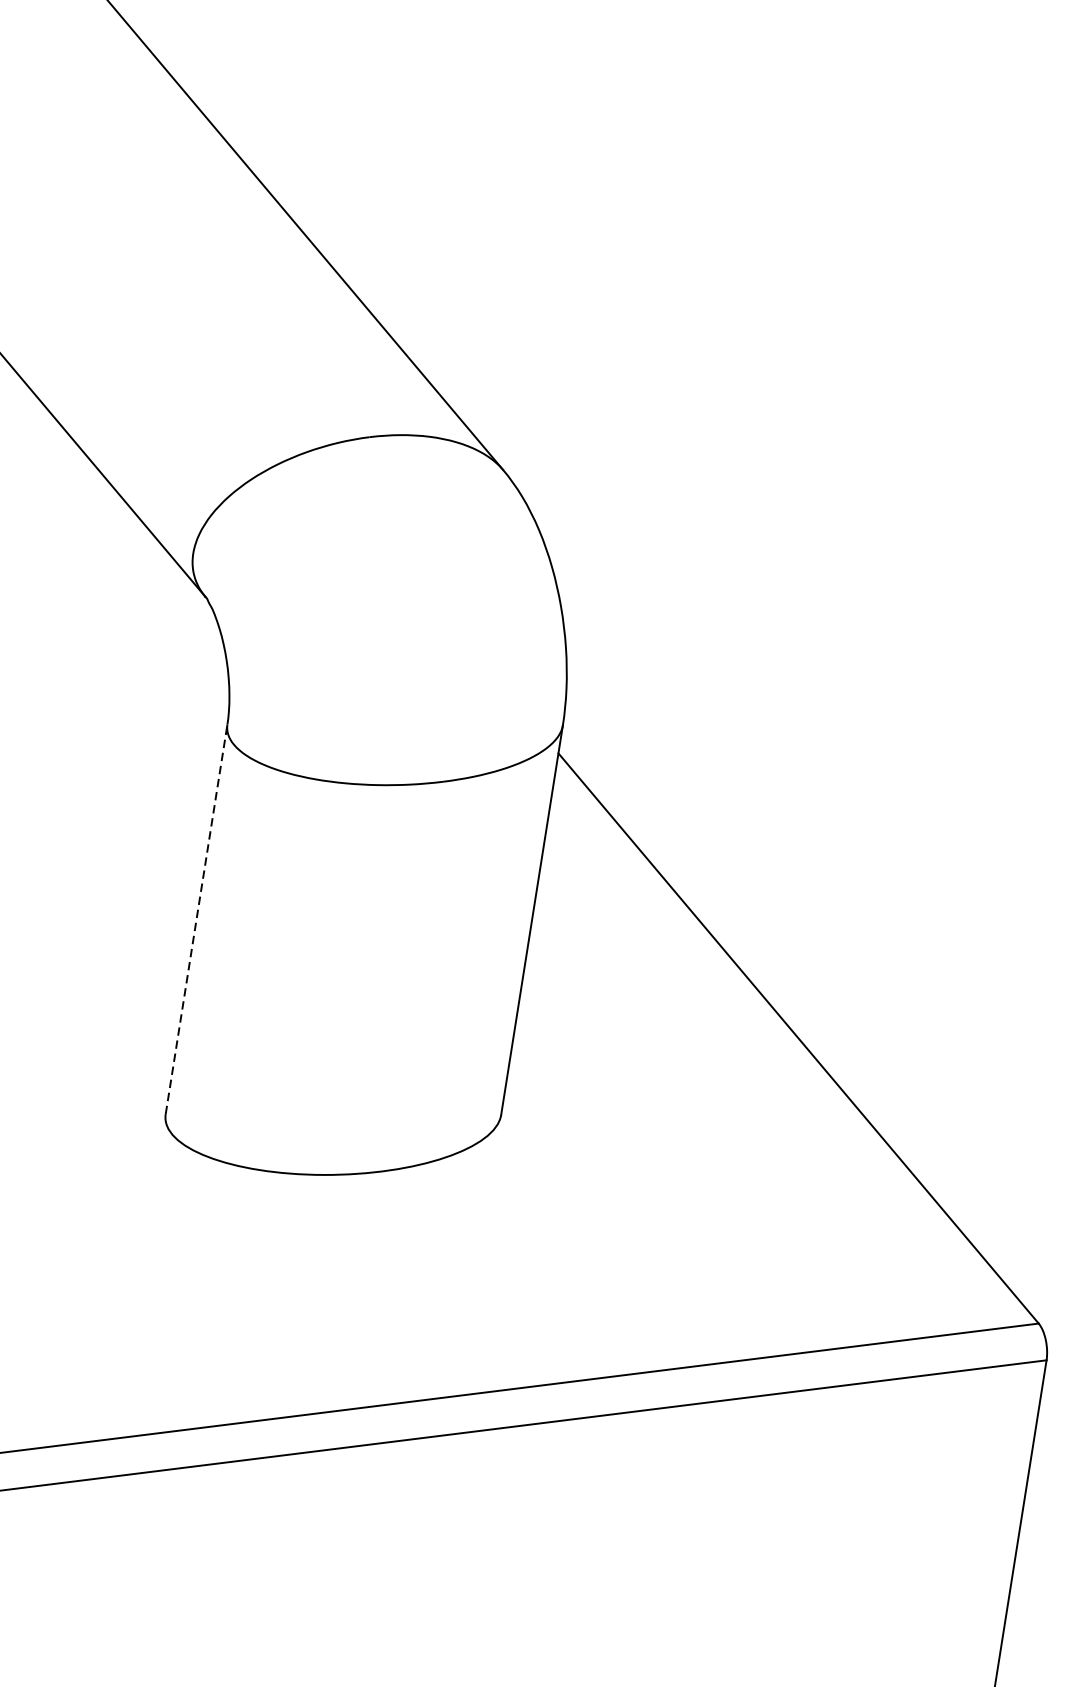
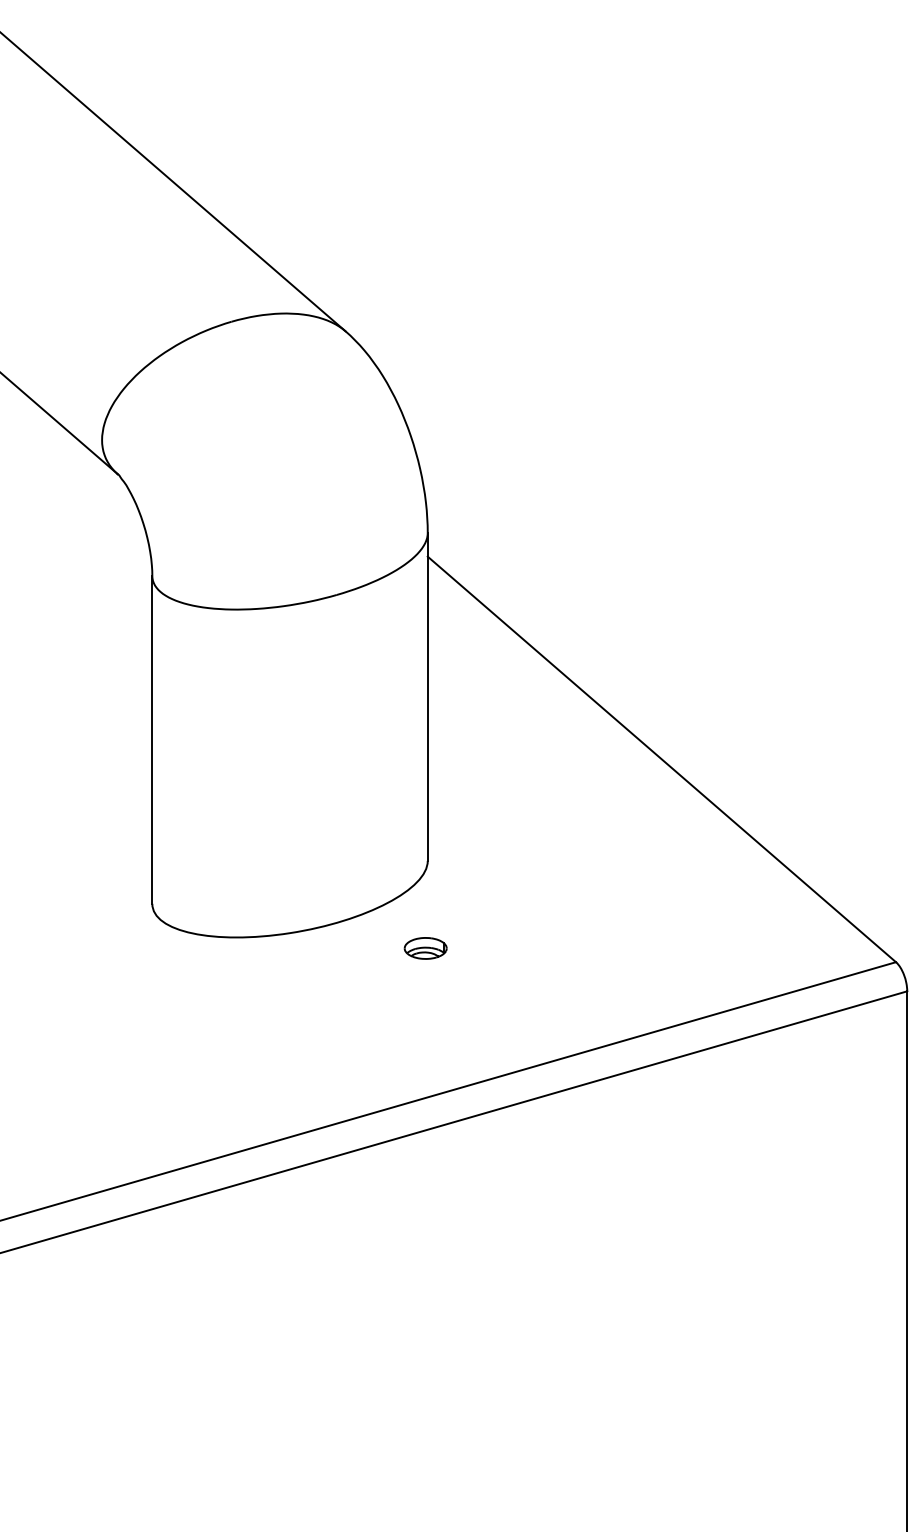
line: (196, 918) -> (152, 739), dashed -> solid
part: (482, 1218) -> (425, 948), added

